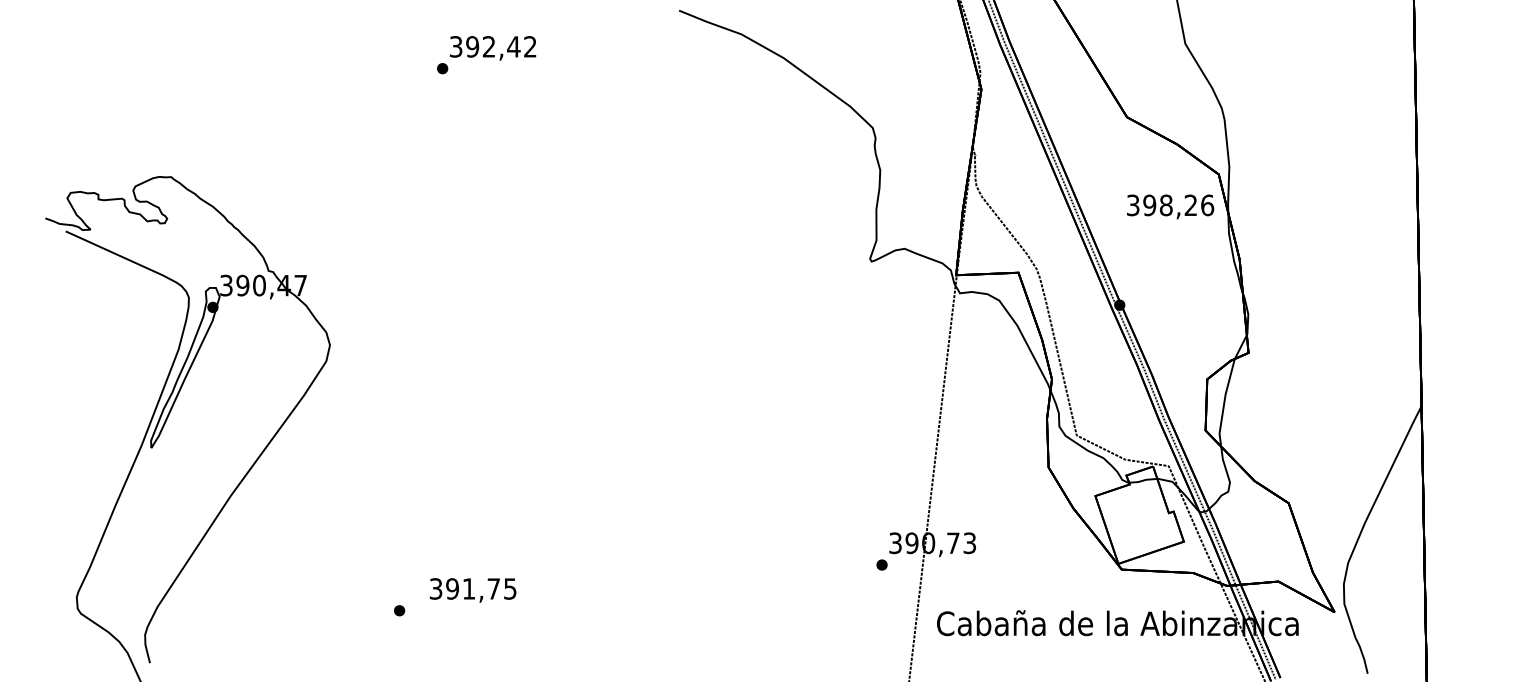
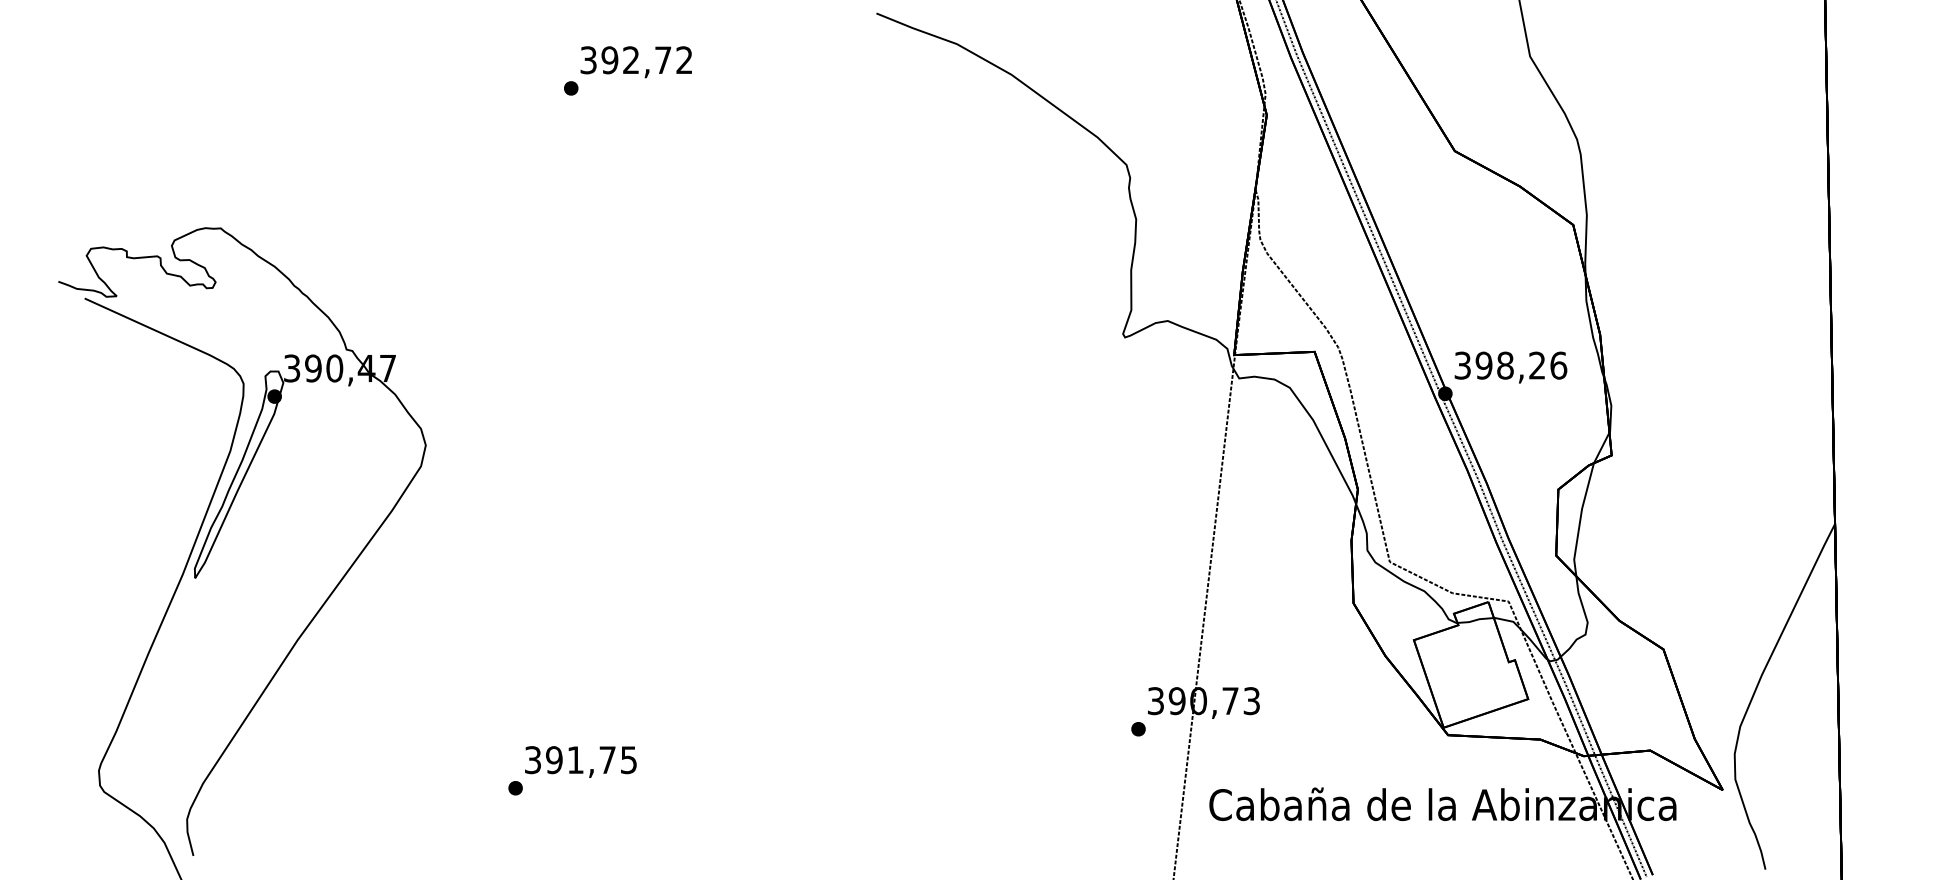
text: (513, 46) -> (662, 59), 392,42 -> 392,72
text: (1170, 206) -> (1510, 367), moved
text: (472, 590) -> (580, 762), moved

